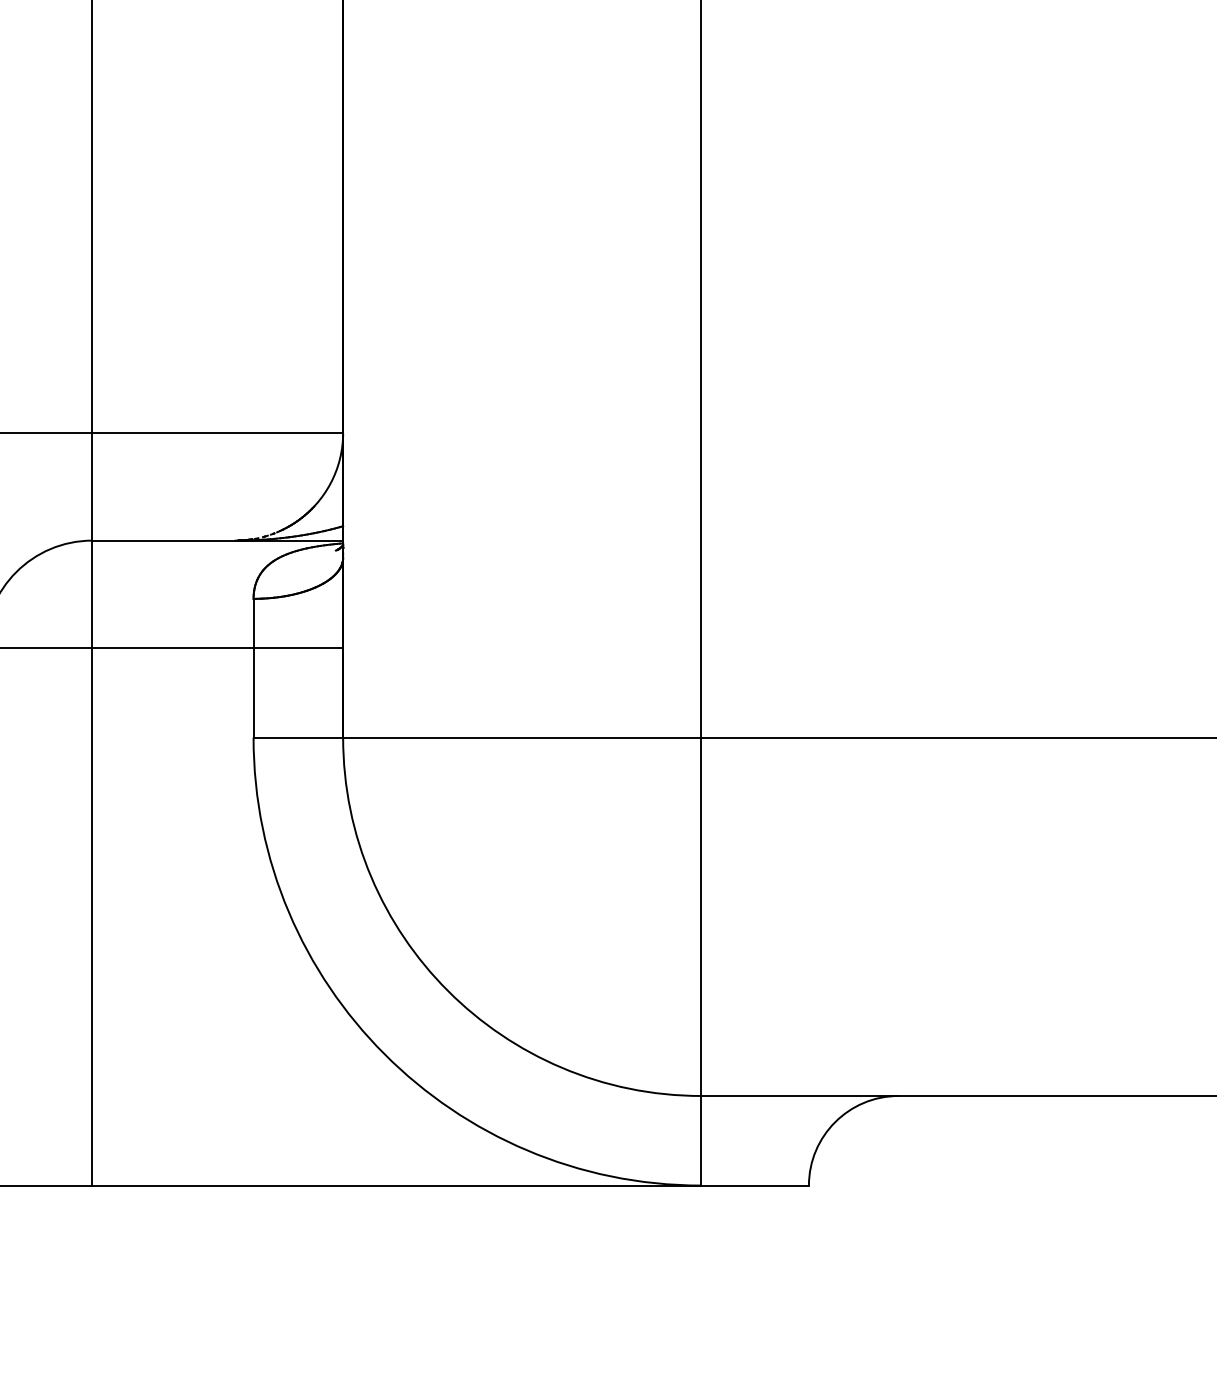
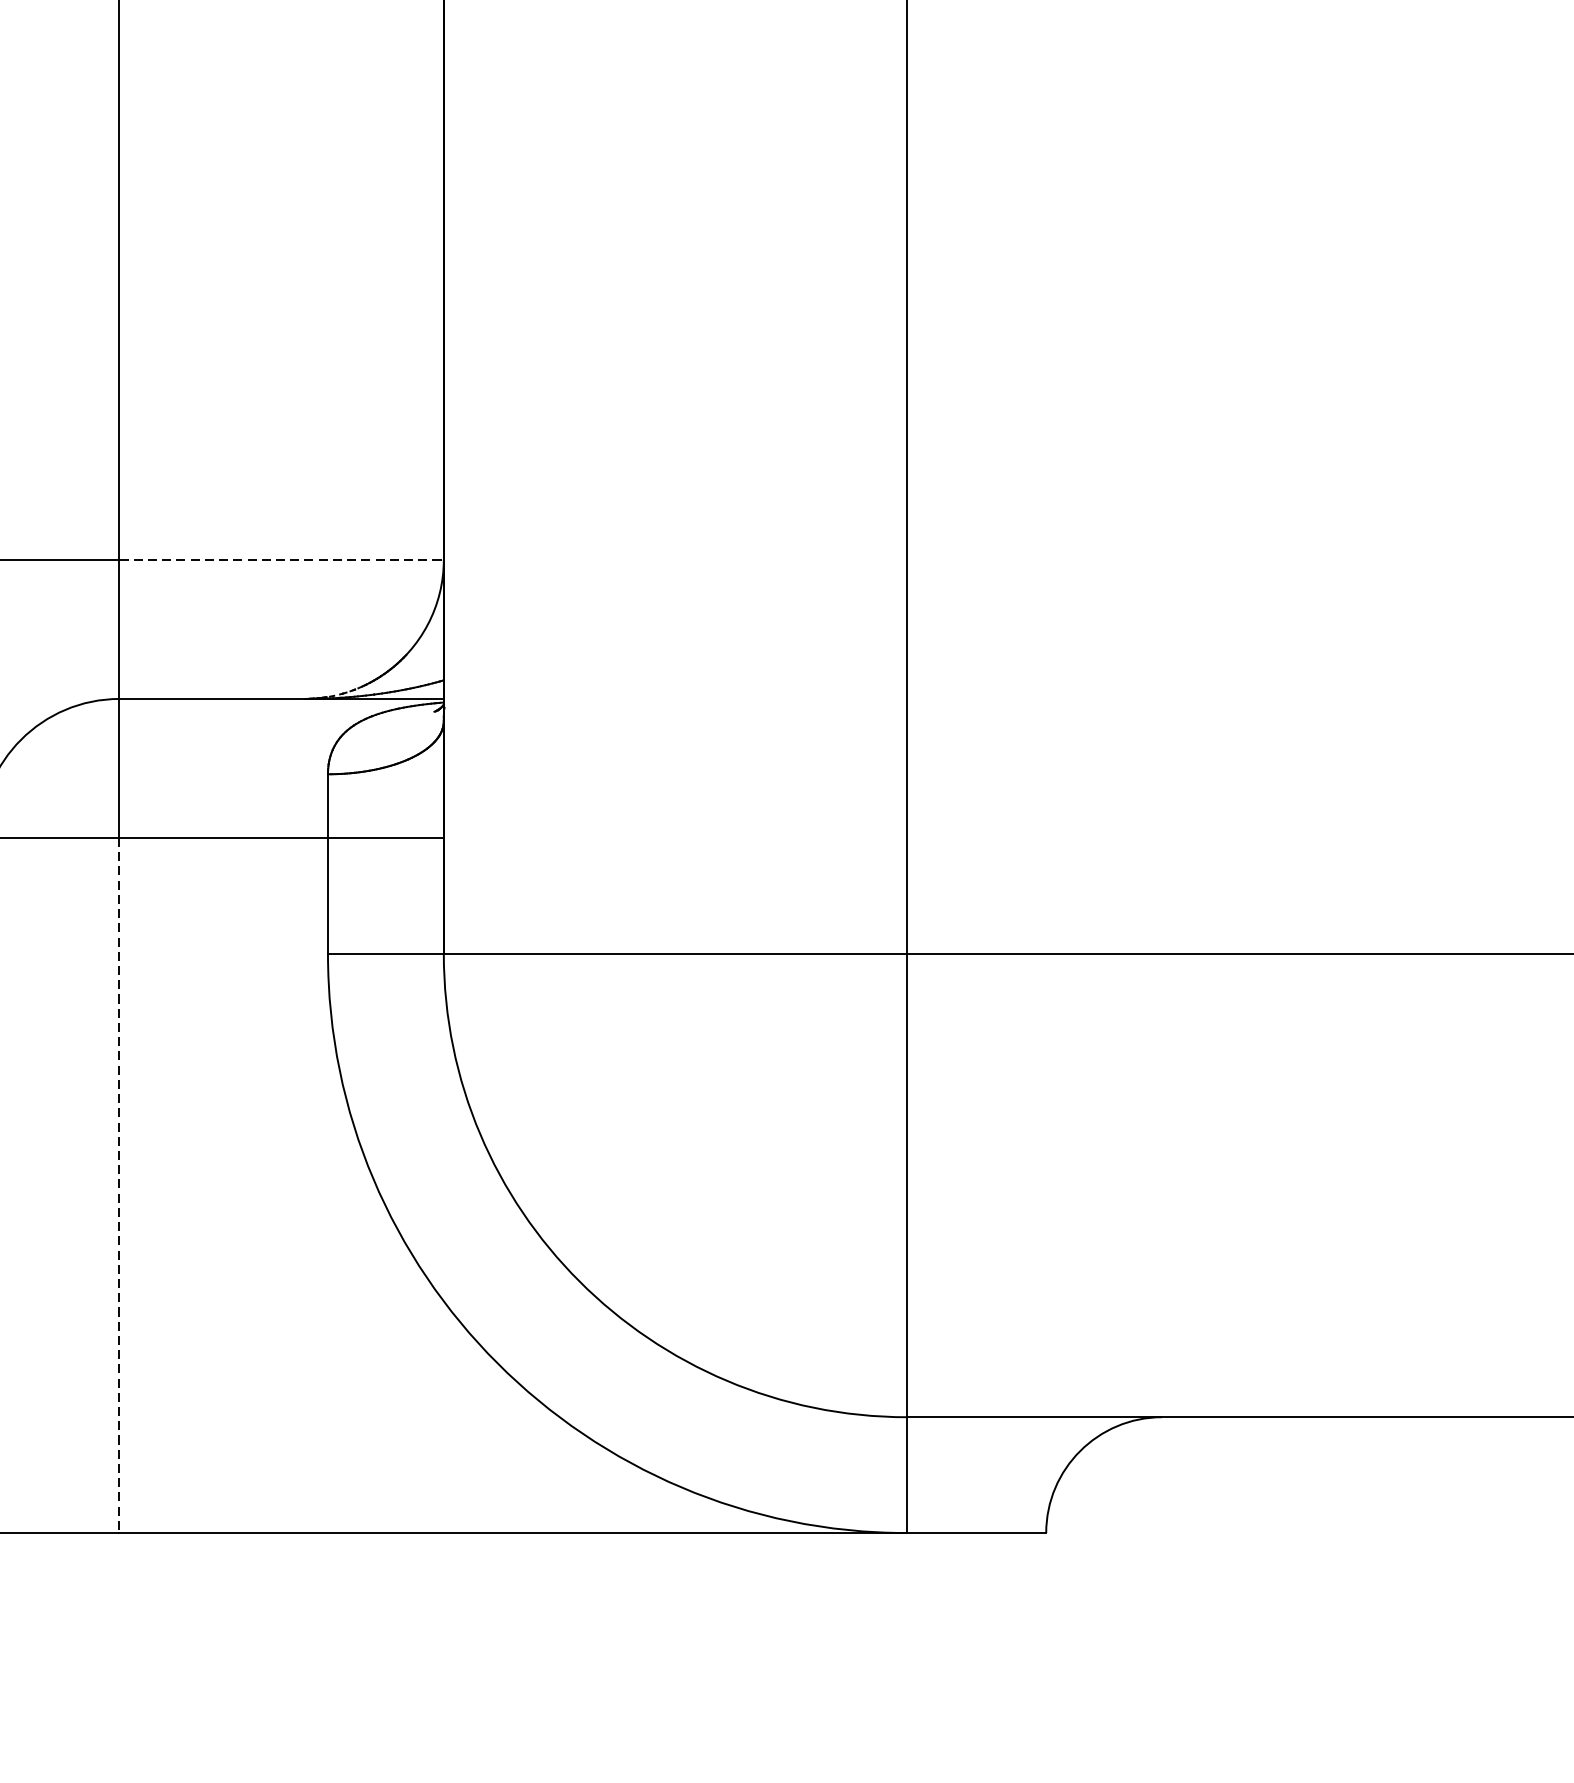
line: (218, 433) -> (282, 560), solid -> dashed
line: (92, 916) -> (119, 1185), solid -> dashed

